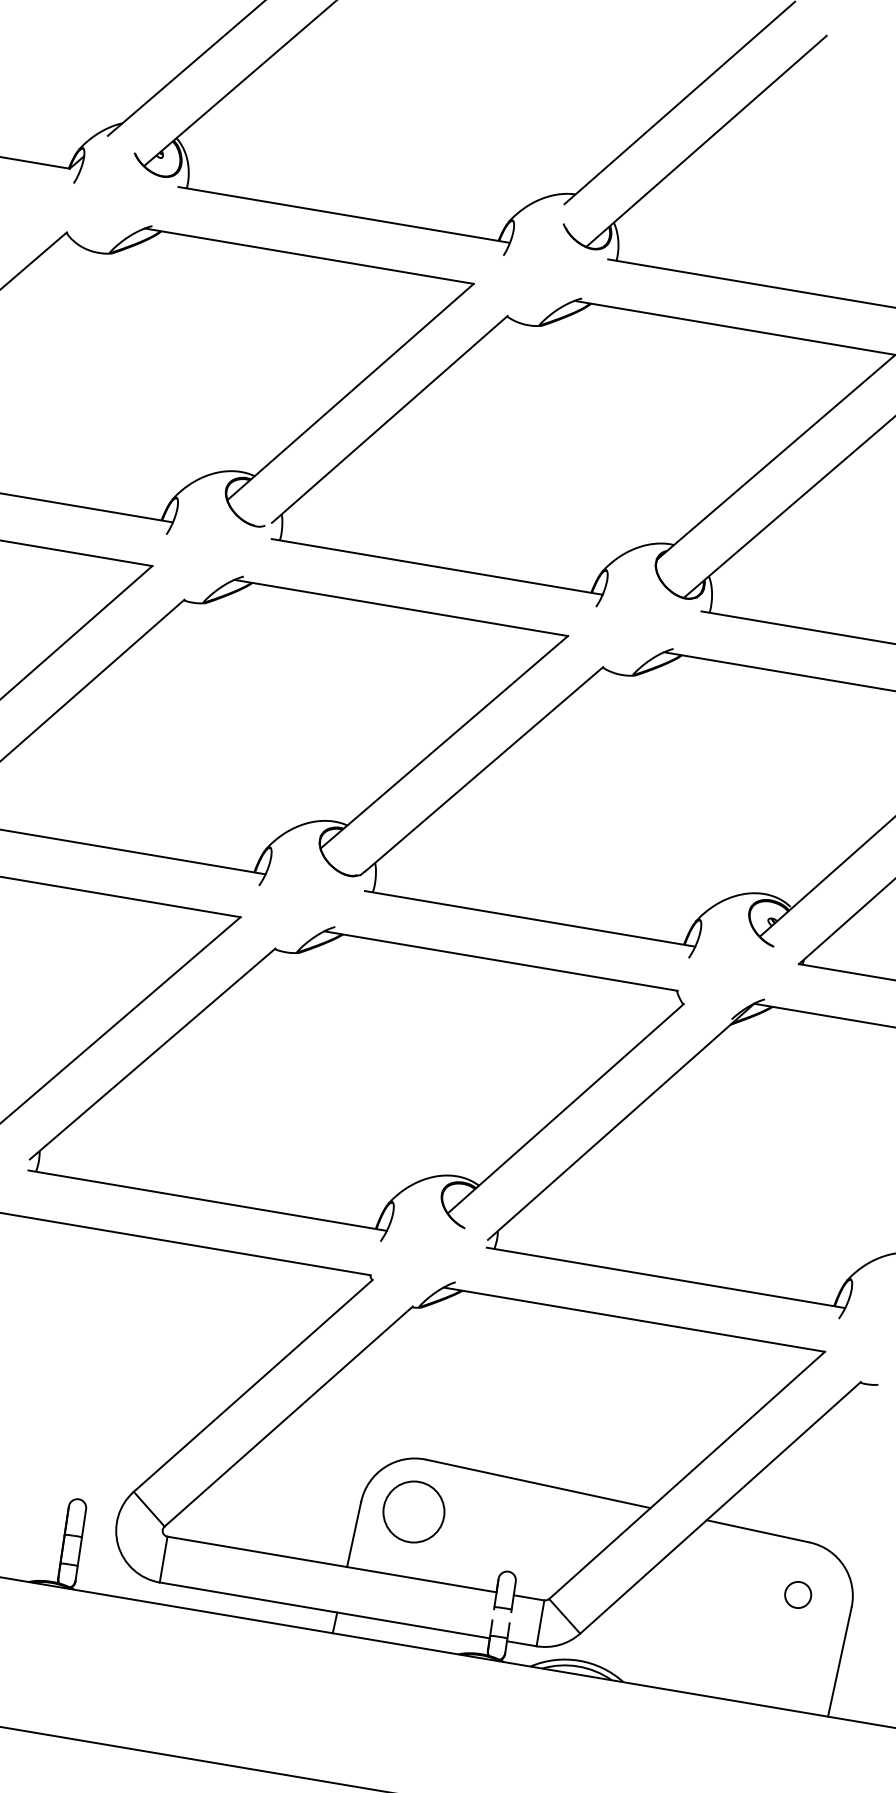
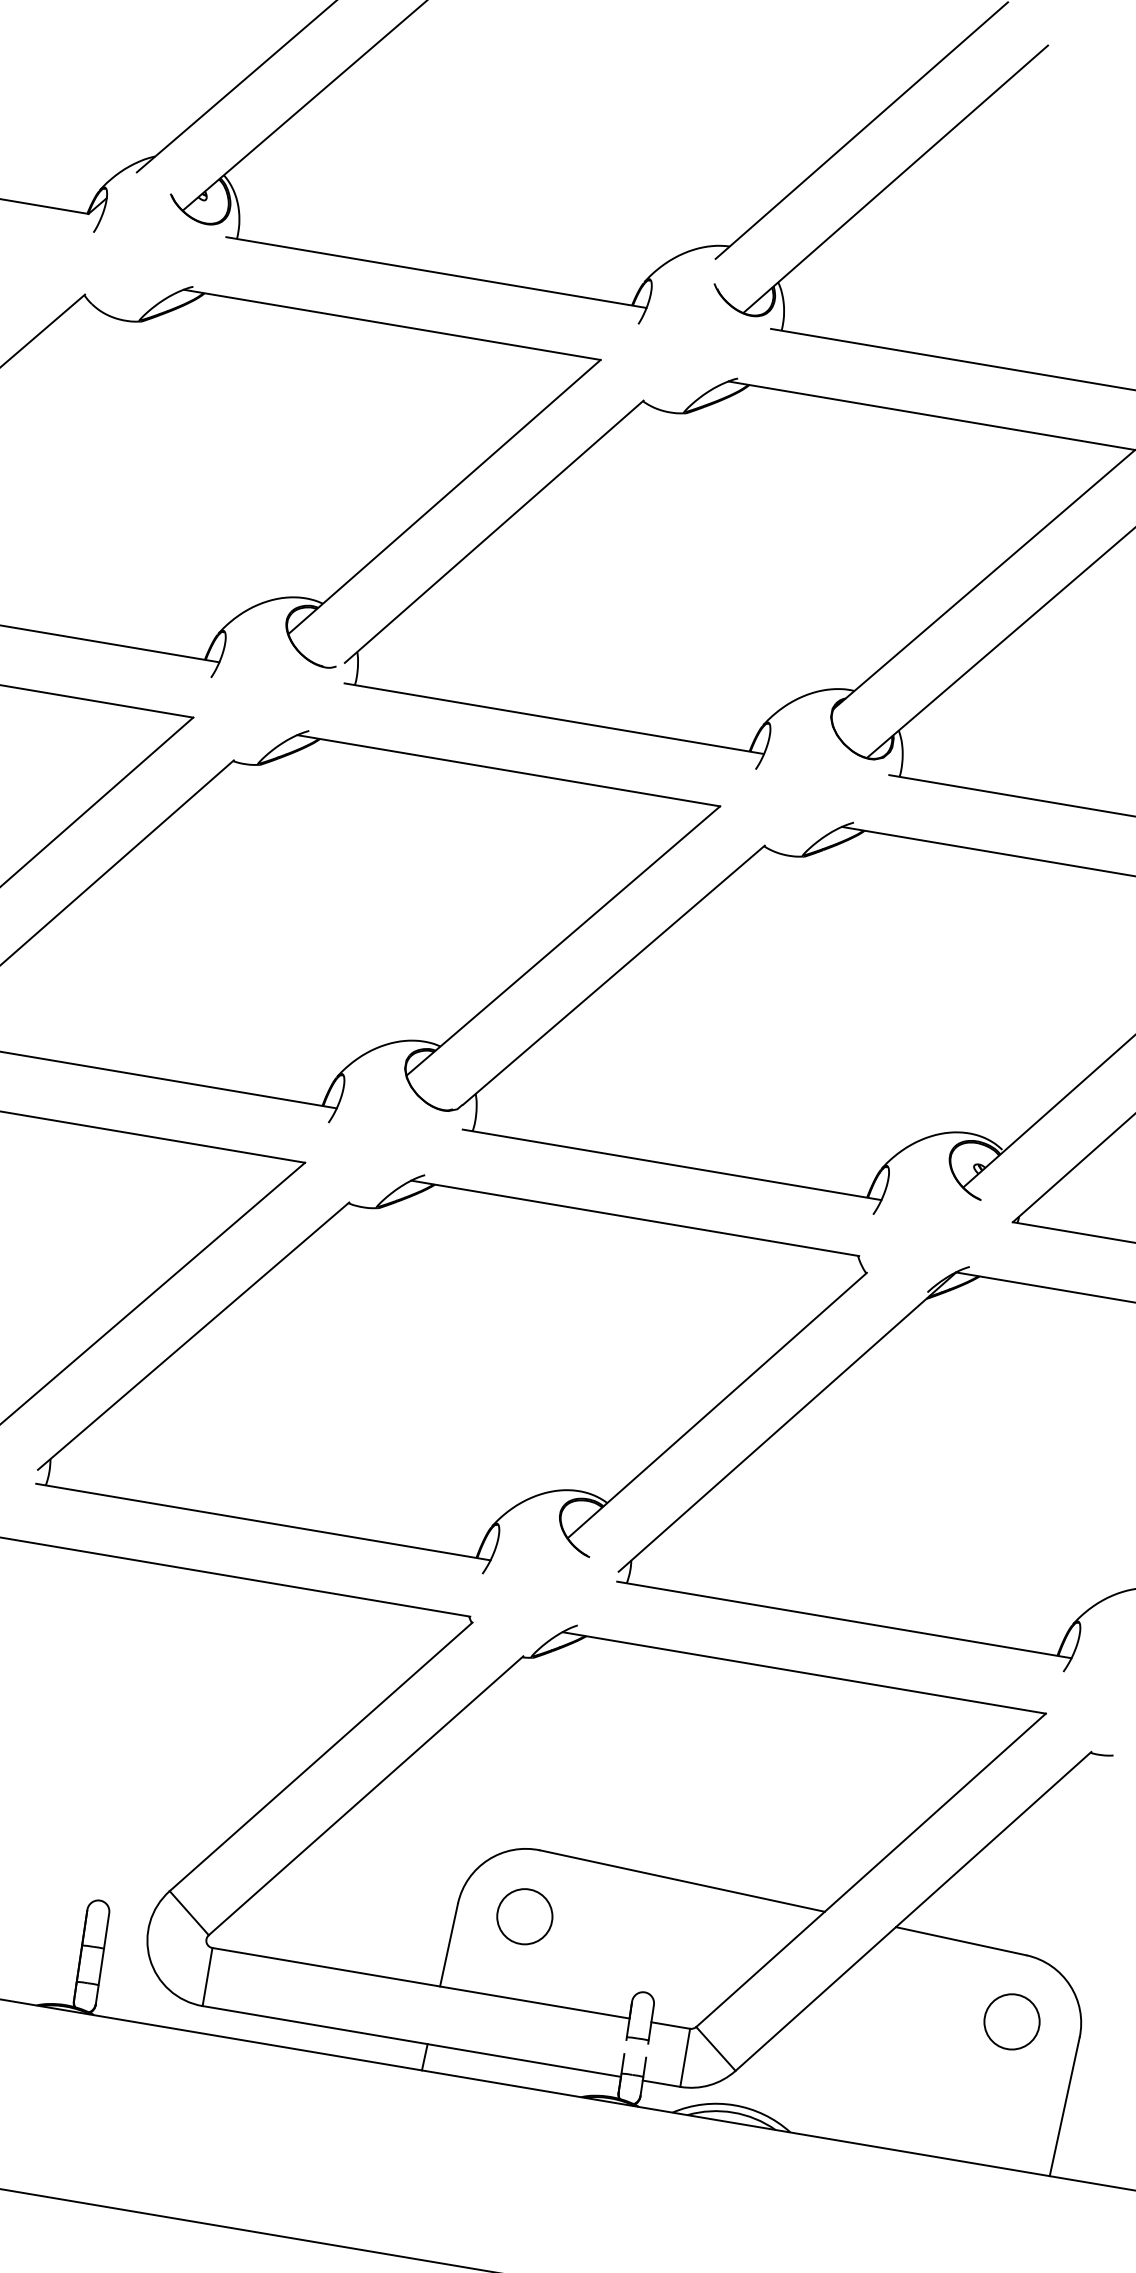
circle: (413, 1511) -> (524, 1916), size x0.71
circle: (797, 1594) -> (1011, 2021), size x1.67

